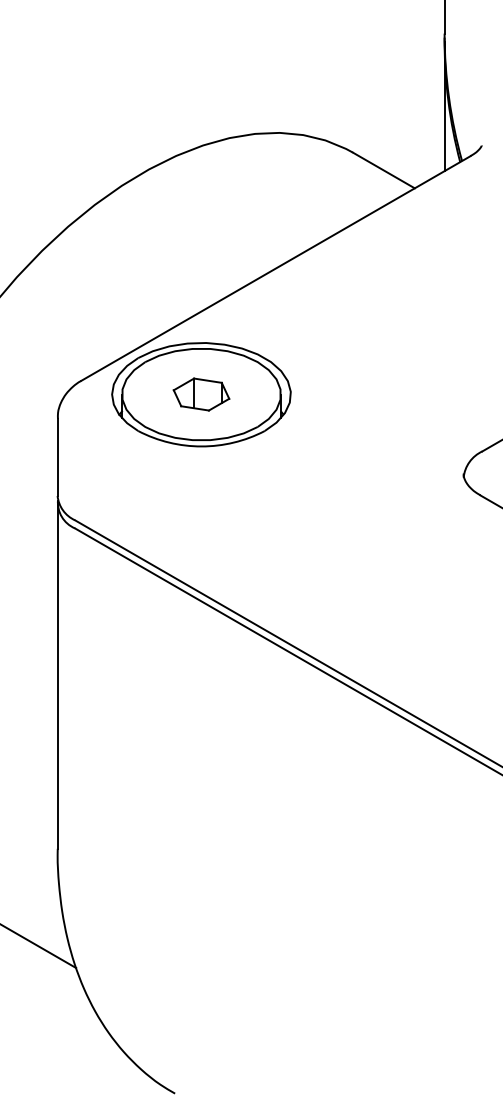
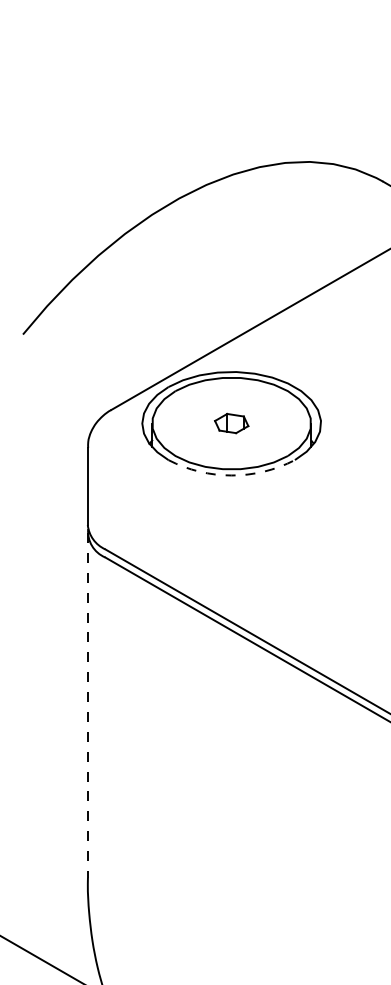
part: (201, 394) -> (231, 423), size x0.6
arc: (201, 446) -> (231, 475), solid -> dashed
line: (57, 676) -> (87, 705), solid -> dashed

